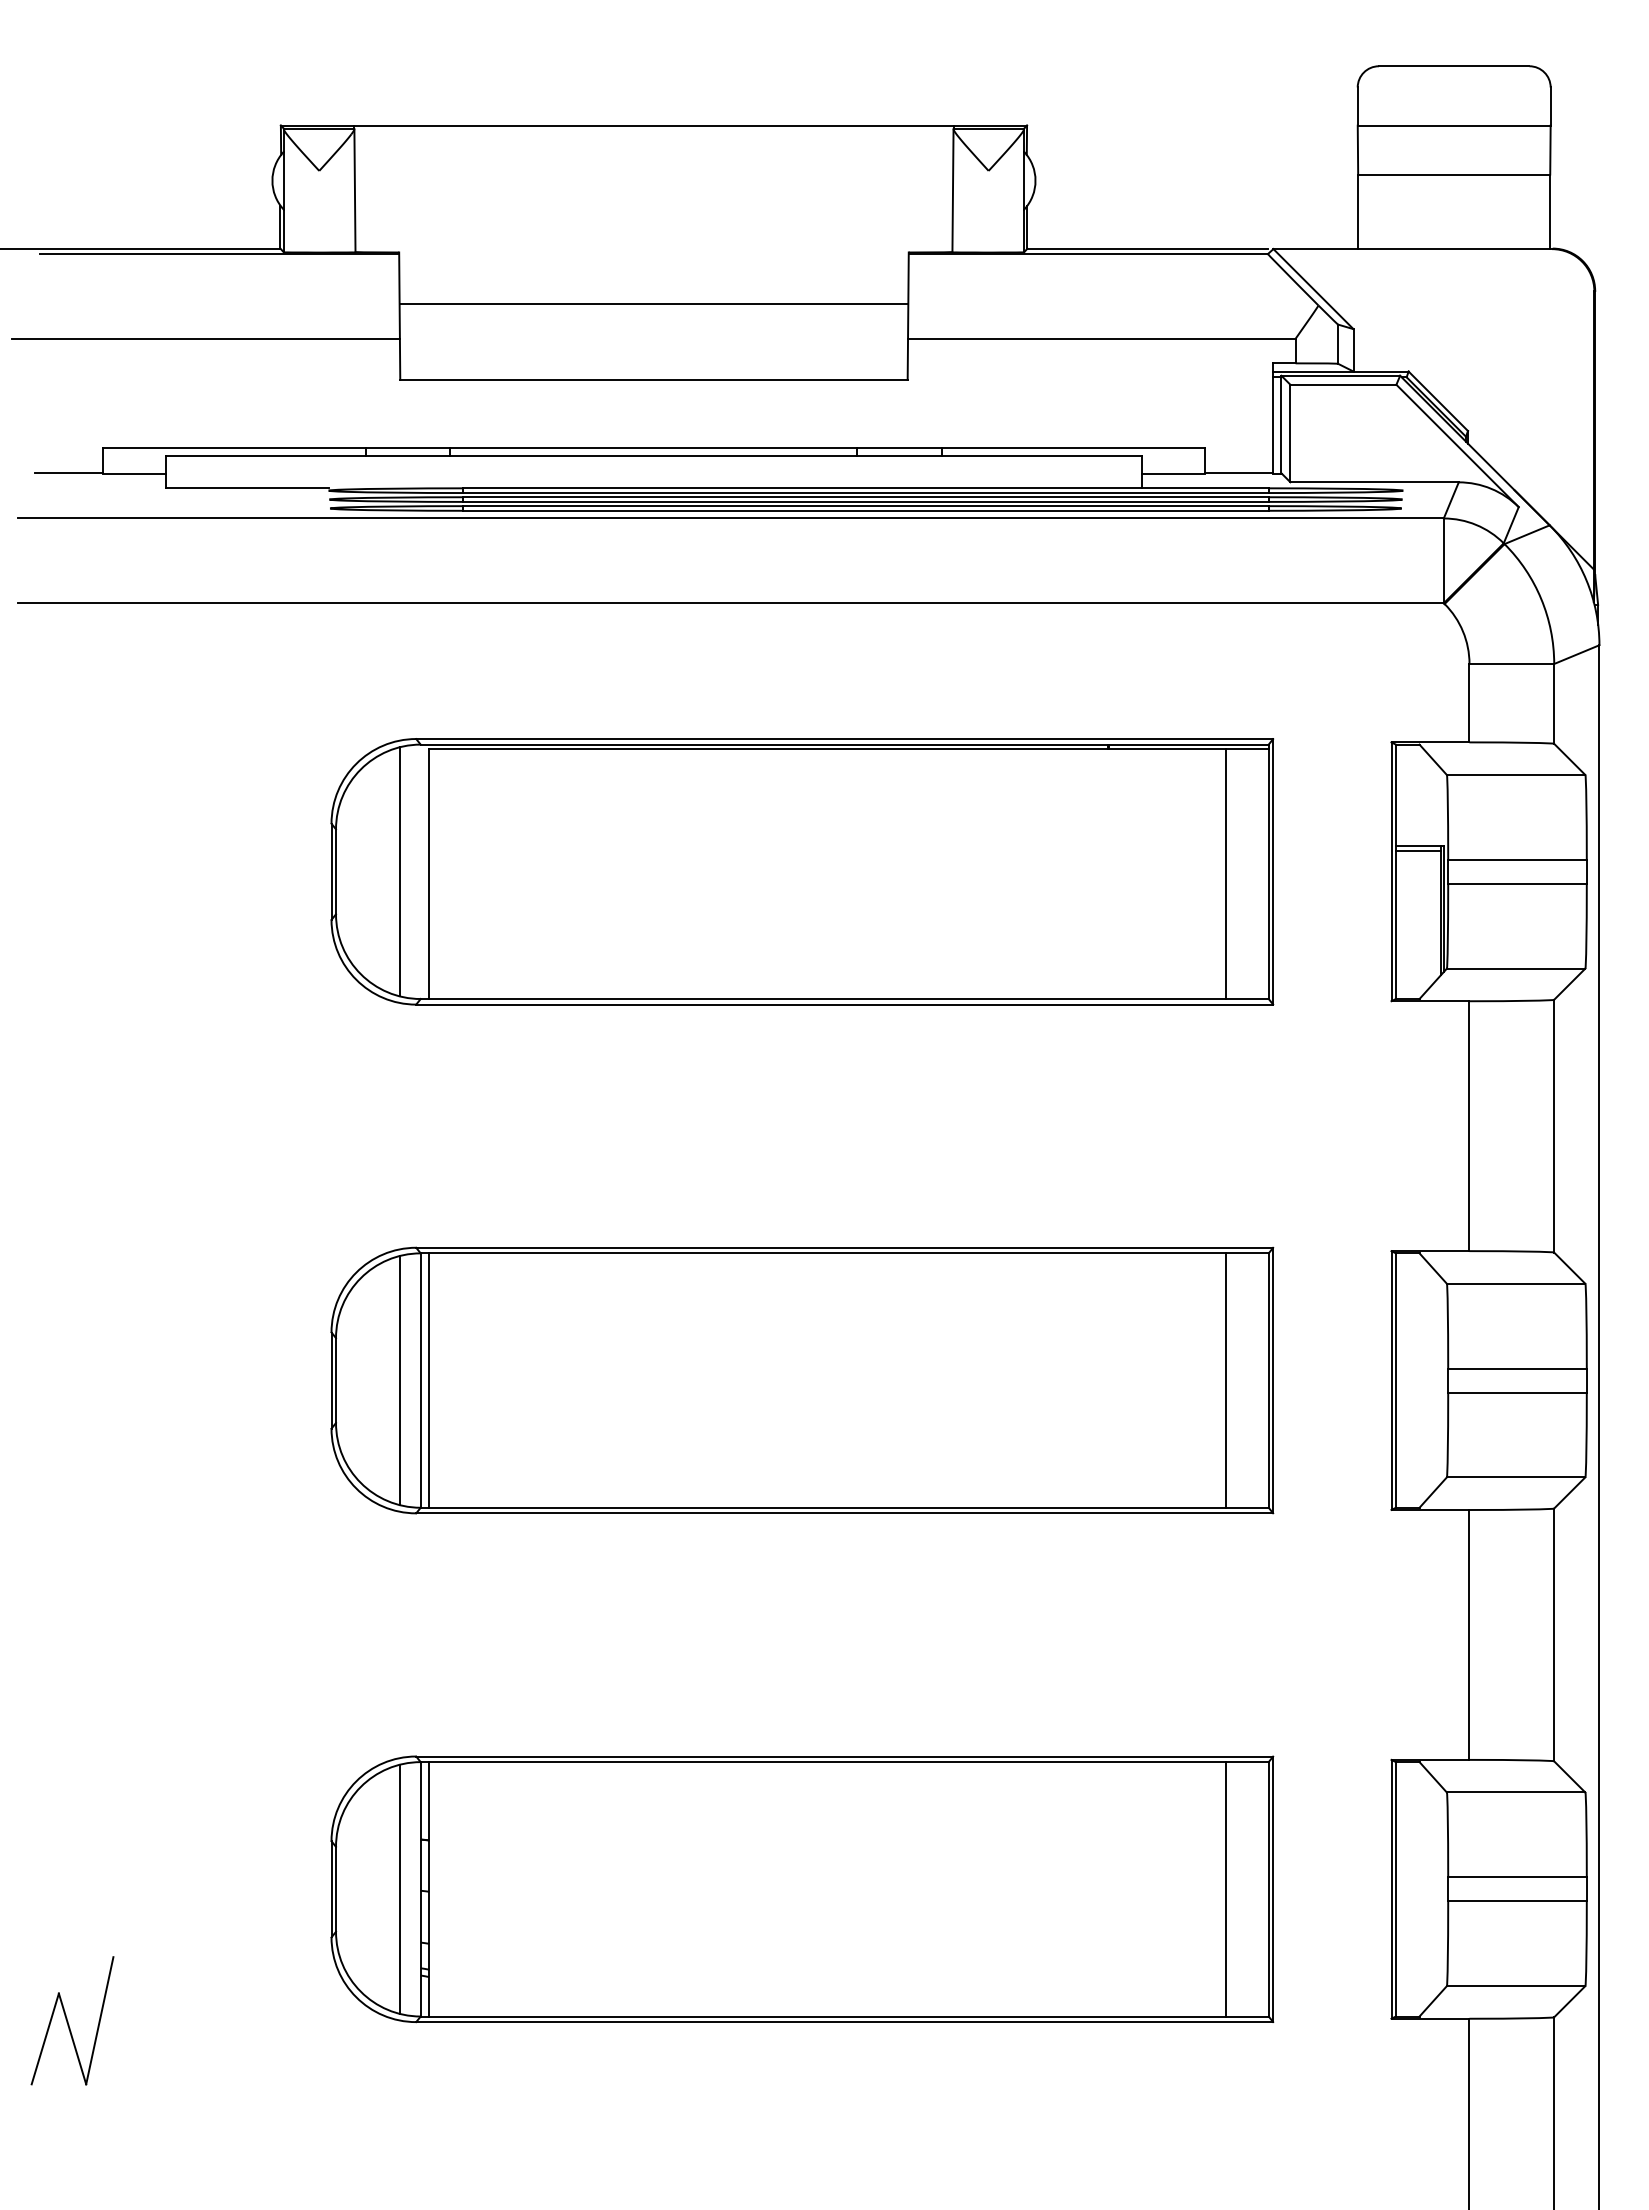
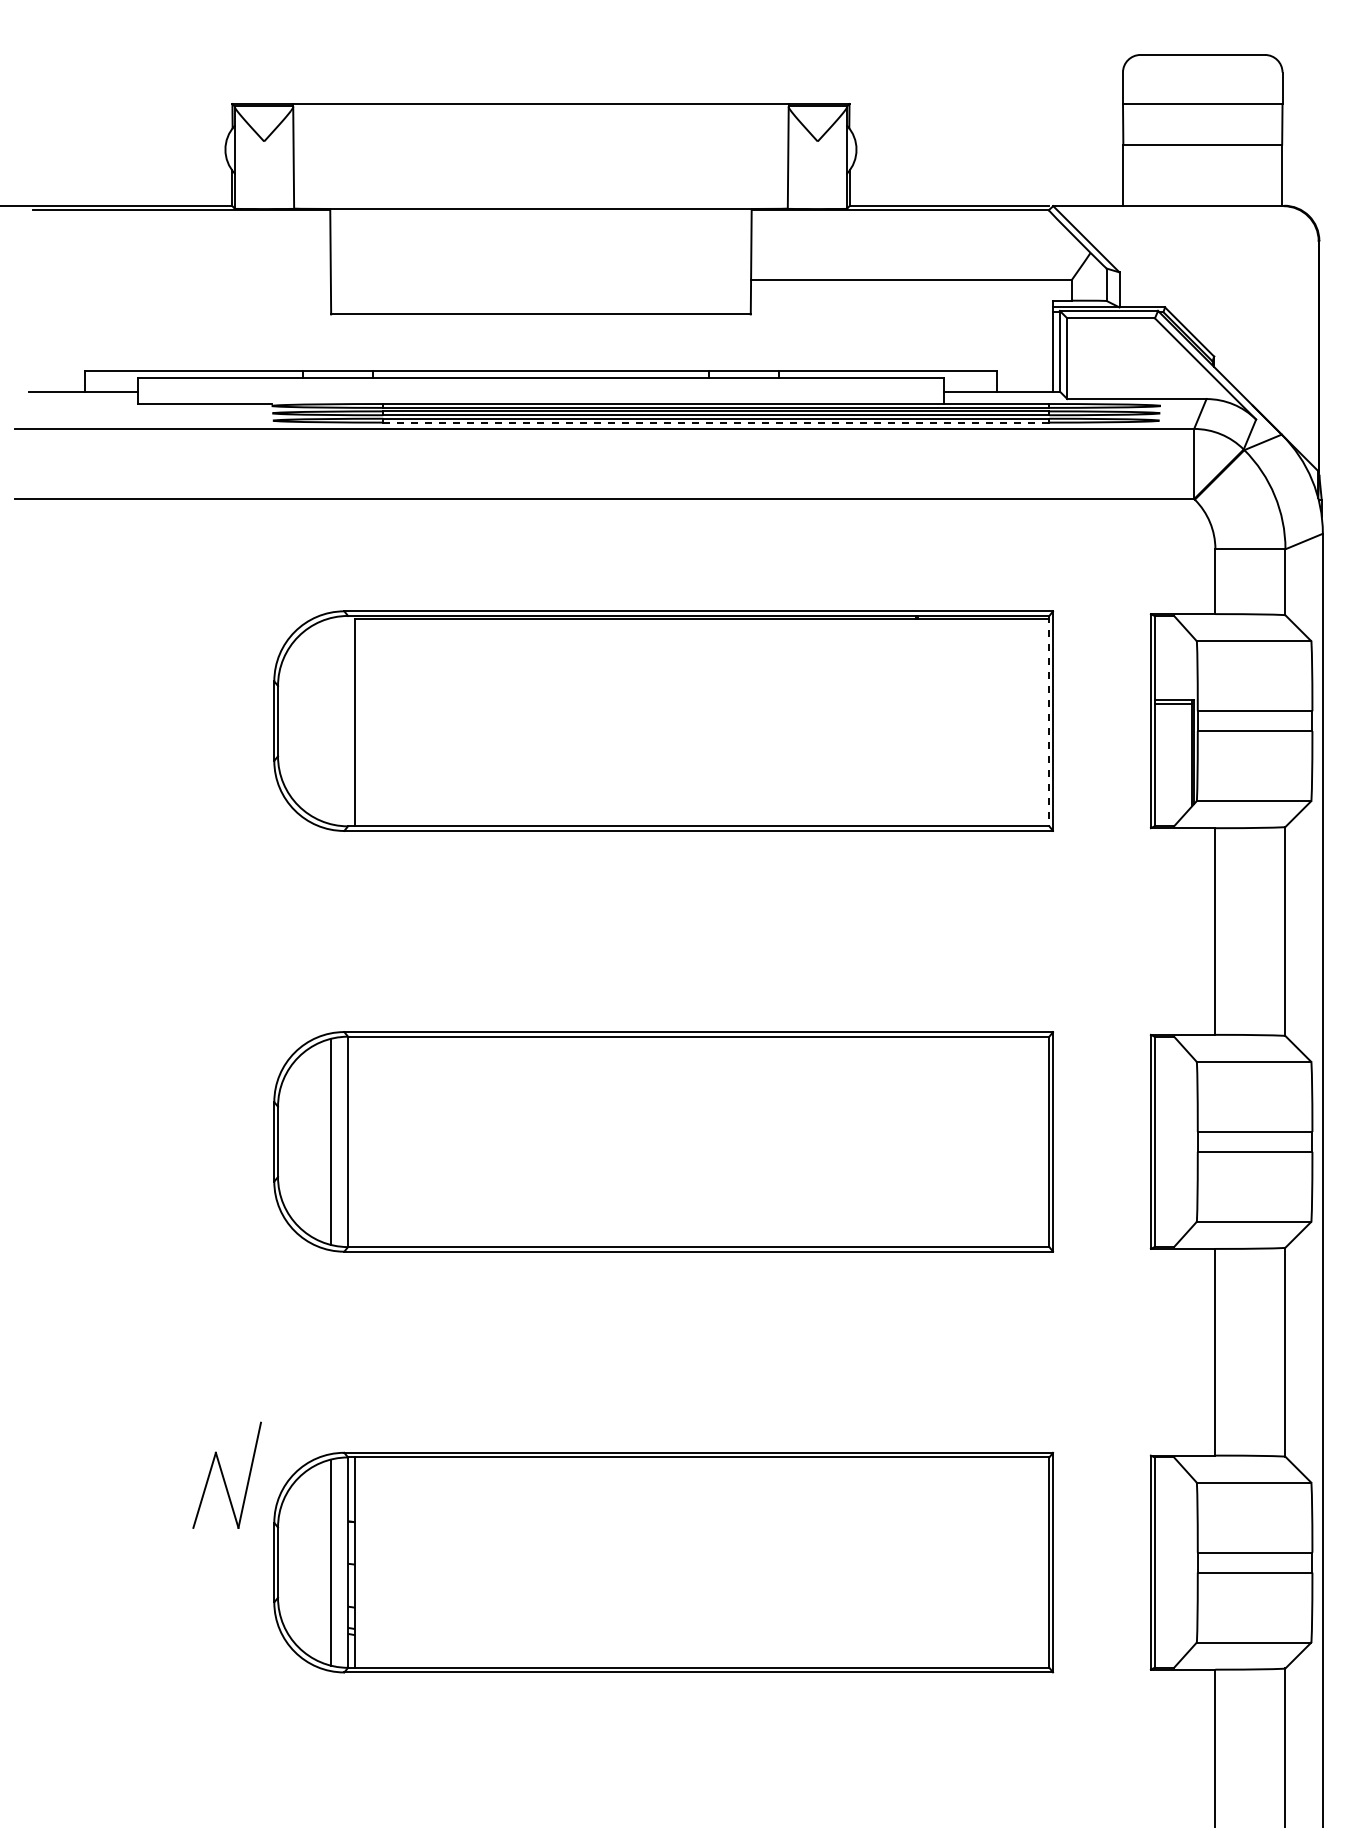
line: (653, 303) -> (540, 208), moved
line: (205, 338) -> (170, 280), removed
line: (865, 510) -> (715, 422), solid -> dashed
line: (399, 871) -> (330, 720), removed
line: (1268, 872) -> (1049, 721), solid -> dashed
line: (1226, 873) -> (1014, 722), removed
line: (429, 1380) -> (355, 1141), removed
line: (1226, 1380) -> (1014, 1141), removed
line: (1226, 1889) -> (1014, 1562), removed
part: (72, 2020) -> (227, 1475), moved

